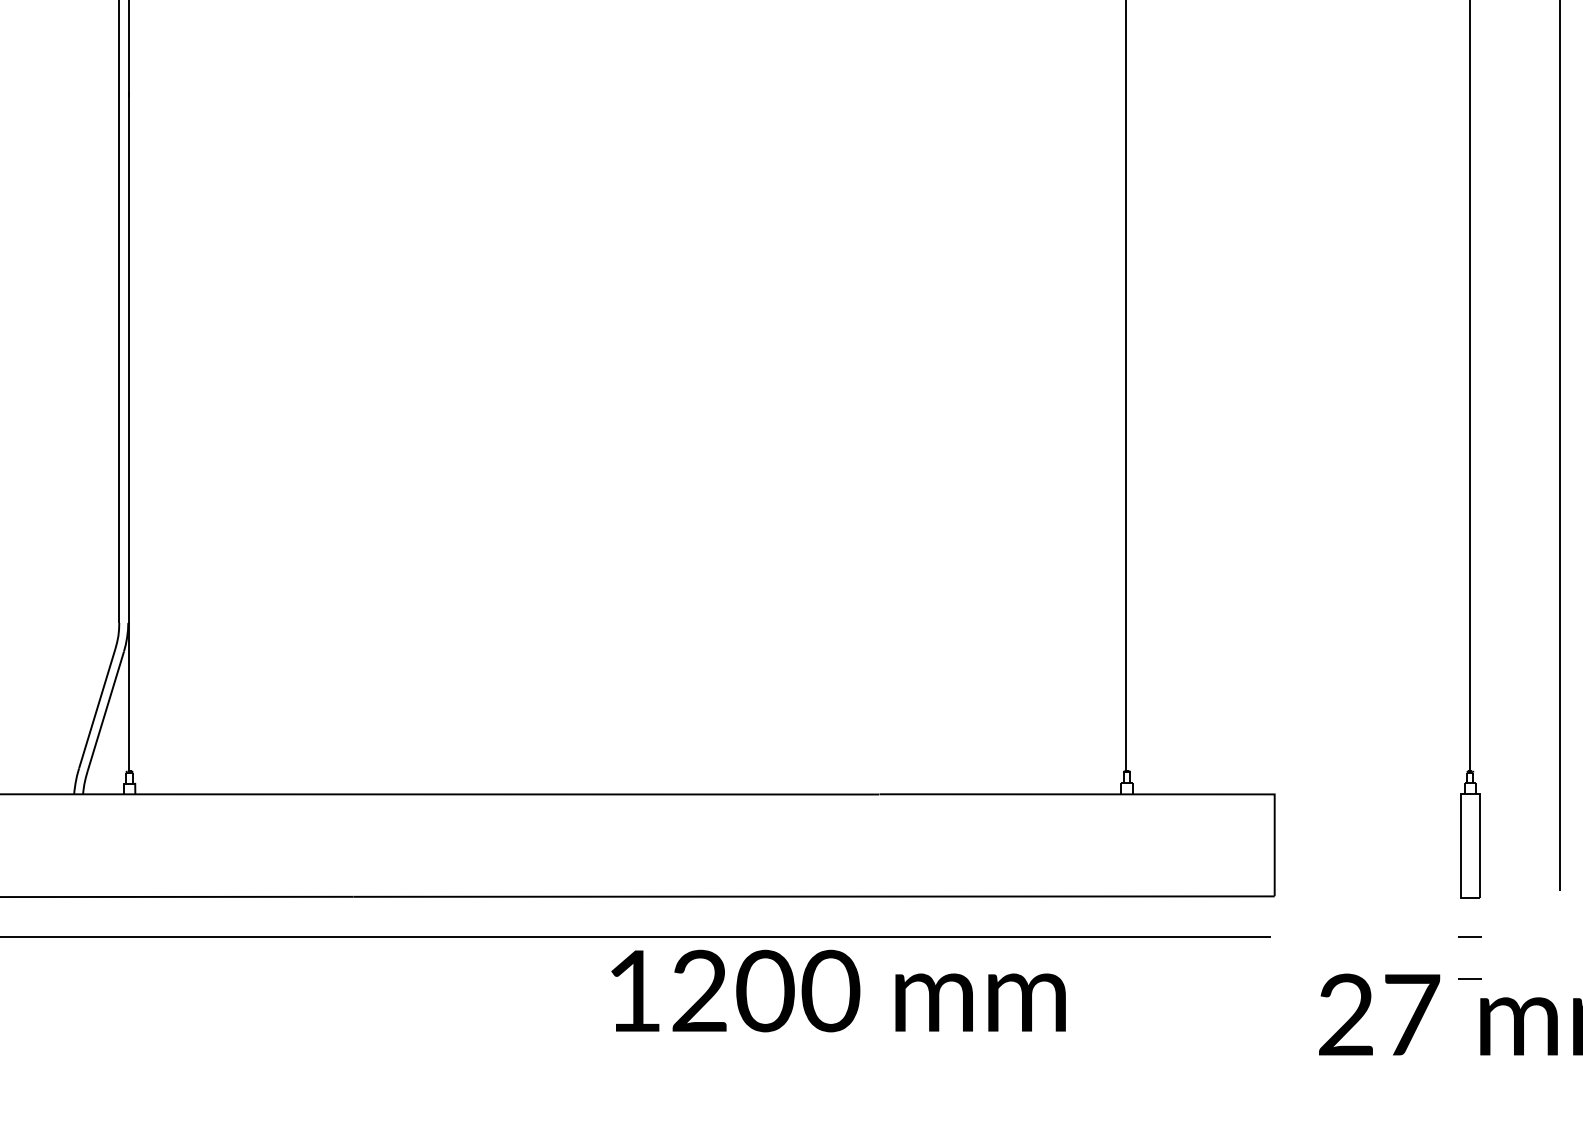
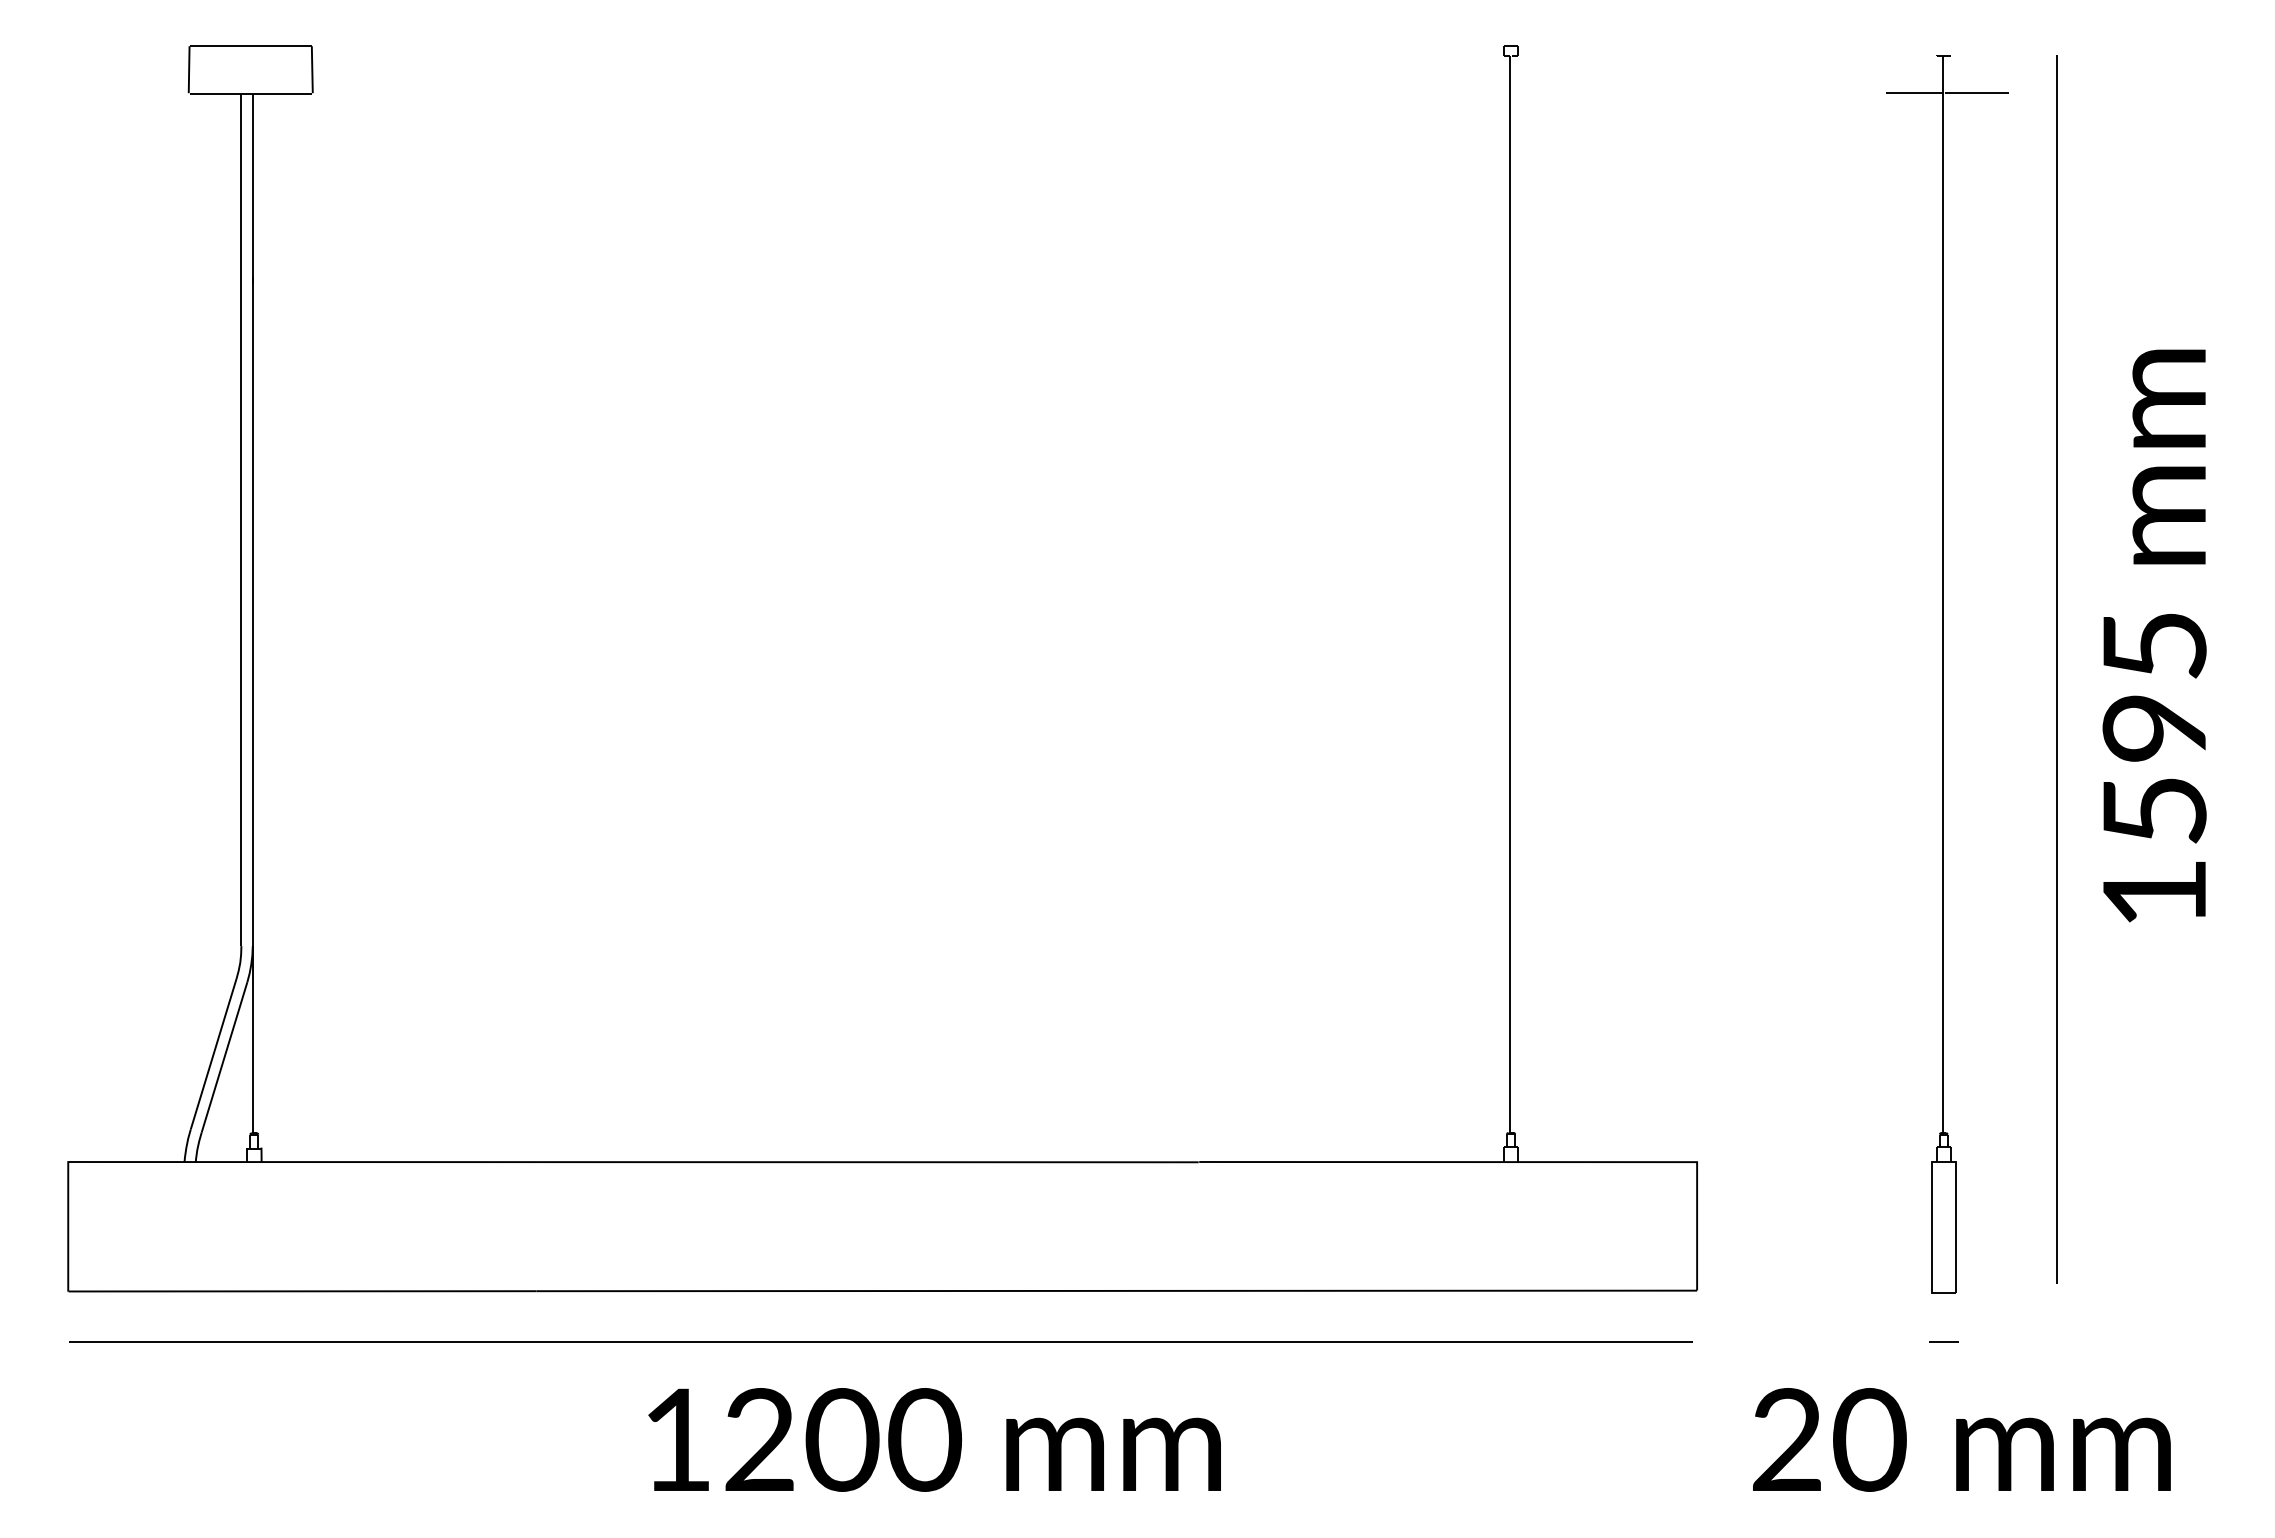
line: (1470, 978) -> (1943, 1394), removed
text: (838, 990) -> (934, 1439), moved
text: (1411, 1014) -> (1869, 1439), 27 -> 20

